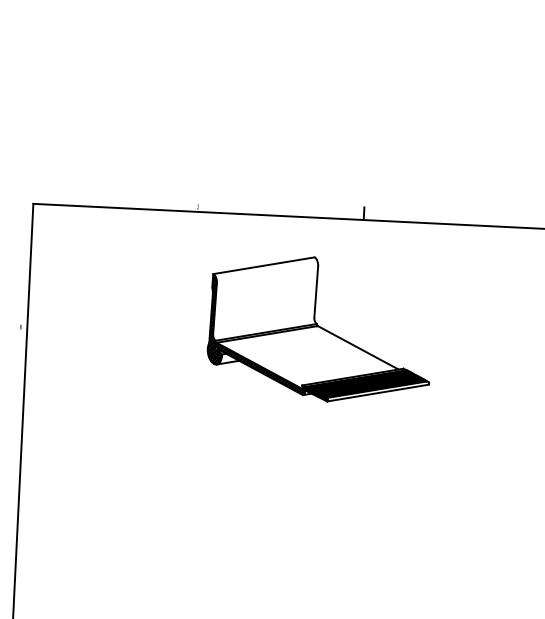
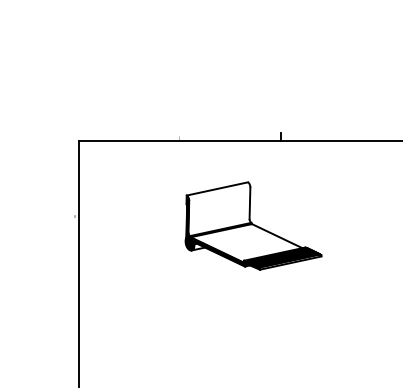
part: (320, 328) -> (253, 225), moved

